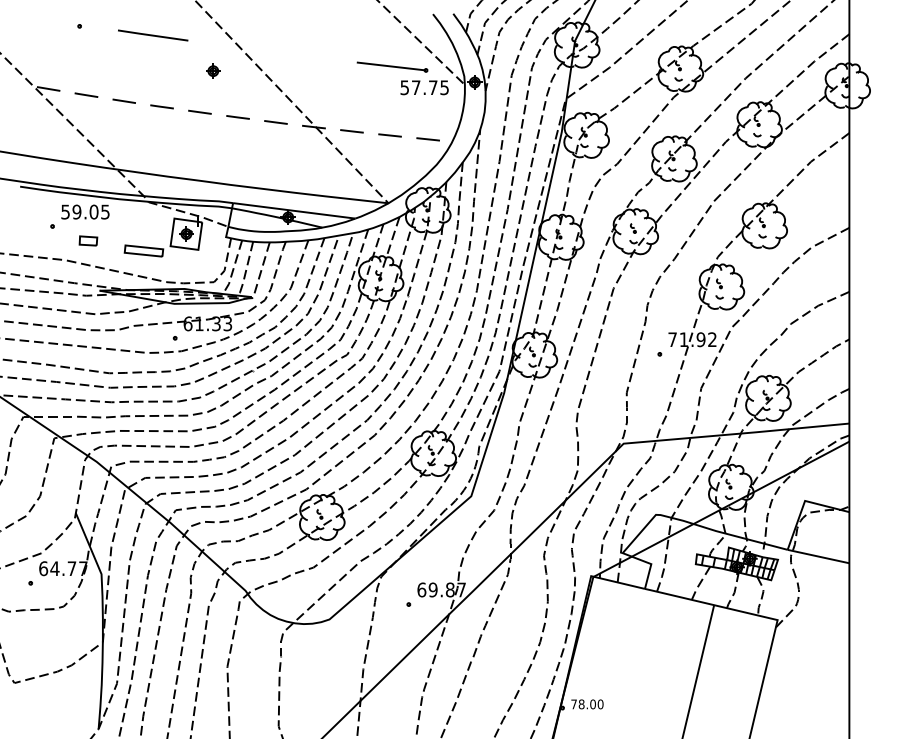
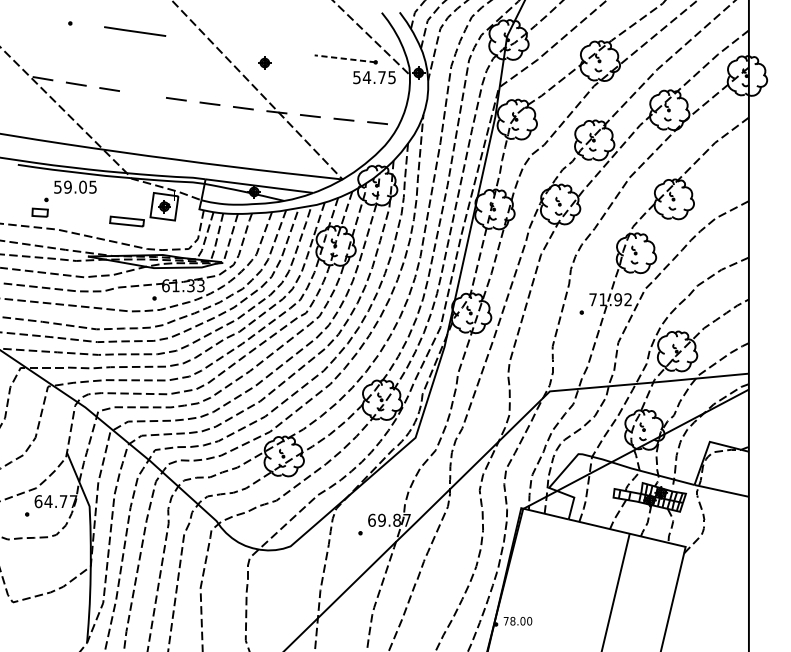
line: (391, 66) -> (345, 58), solid -> dashed
part: (213, 70) -> (265, 62), moved
text: (415, 87) -> (366, 77), 57.75 -> 54.75
line: (161, 106) -> (142, 94), removed
part: (88, 240) -> (40, 212), moved

